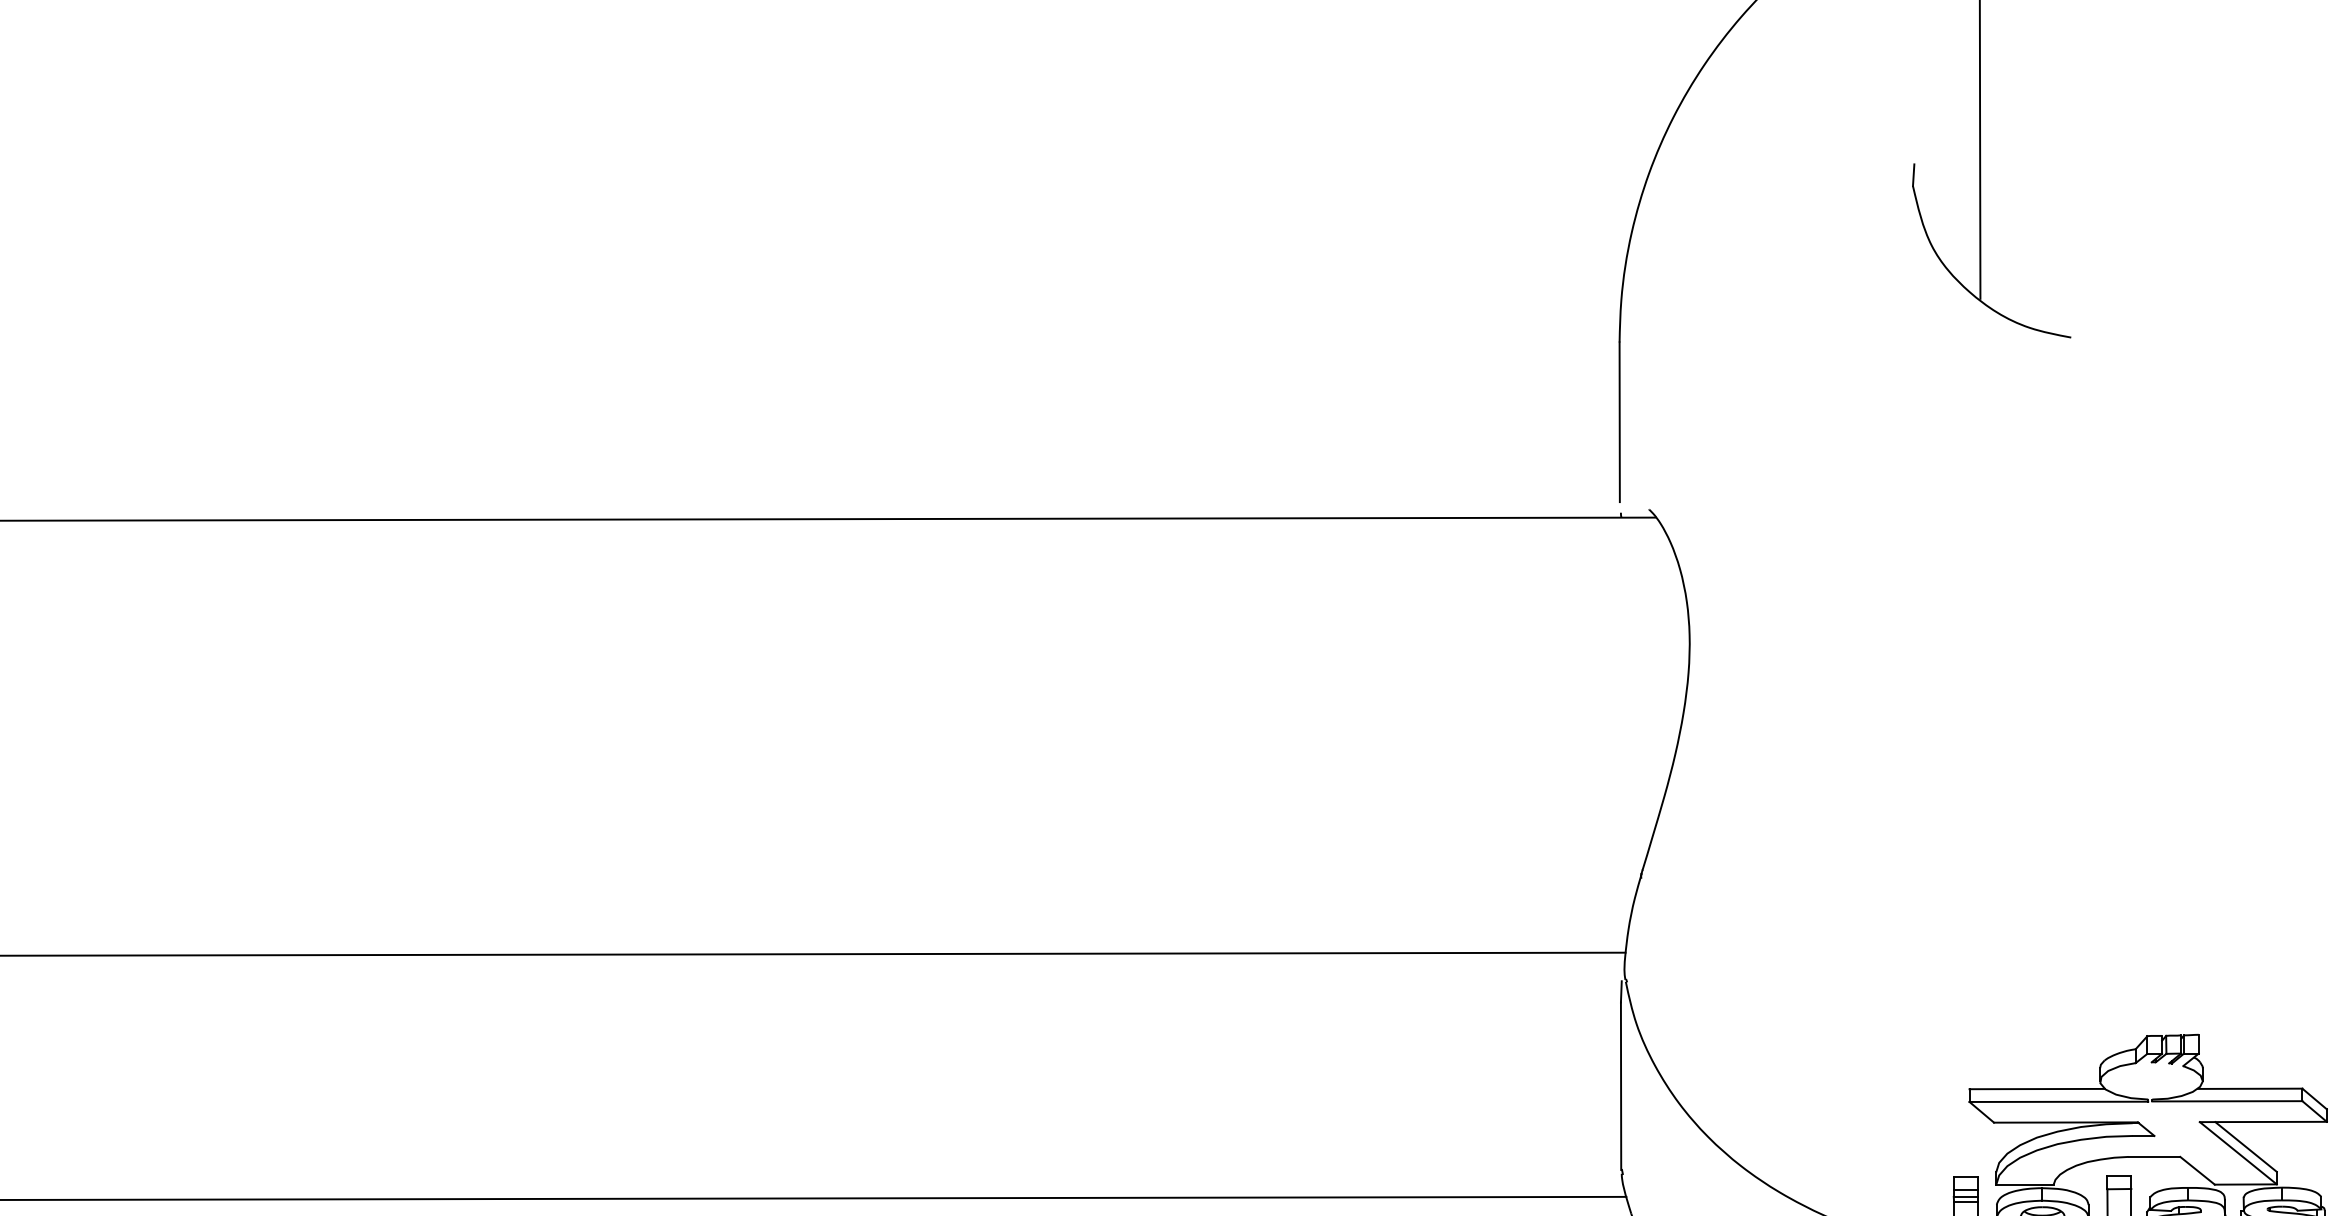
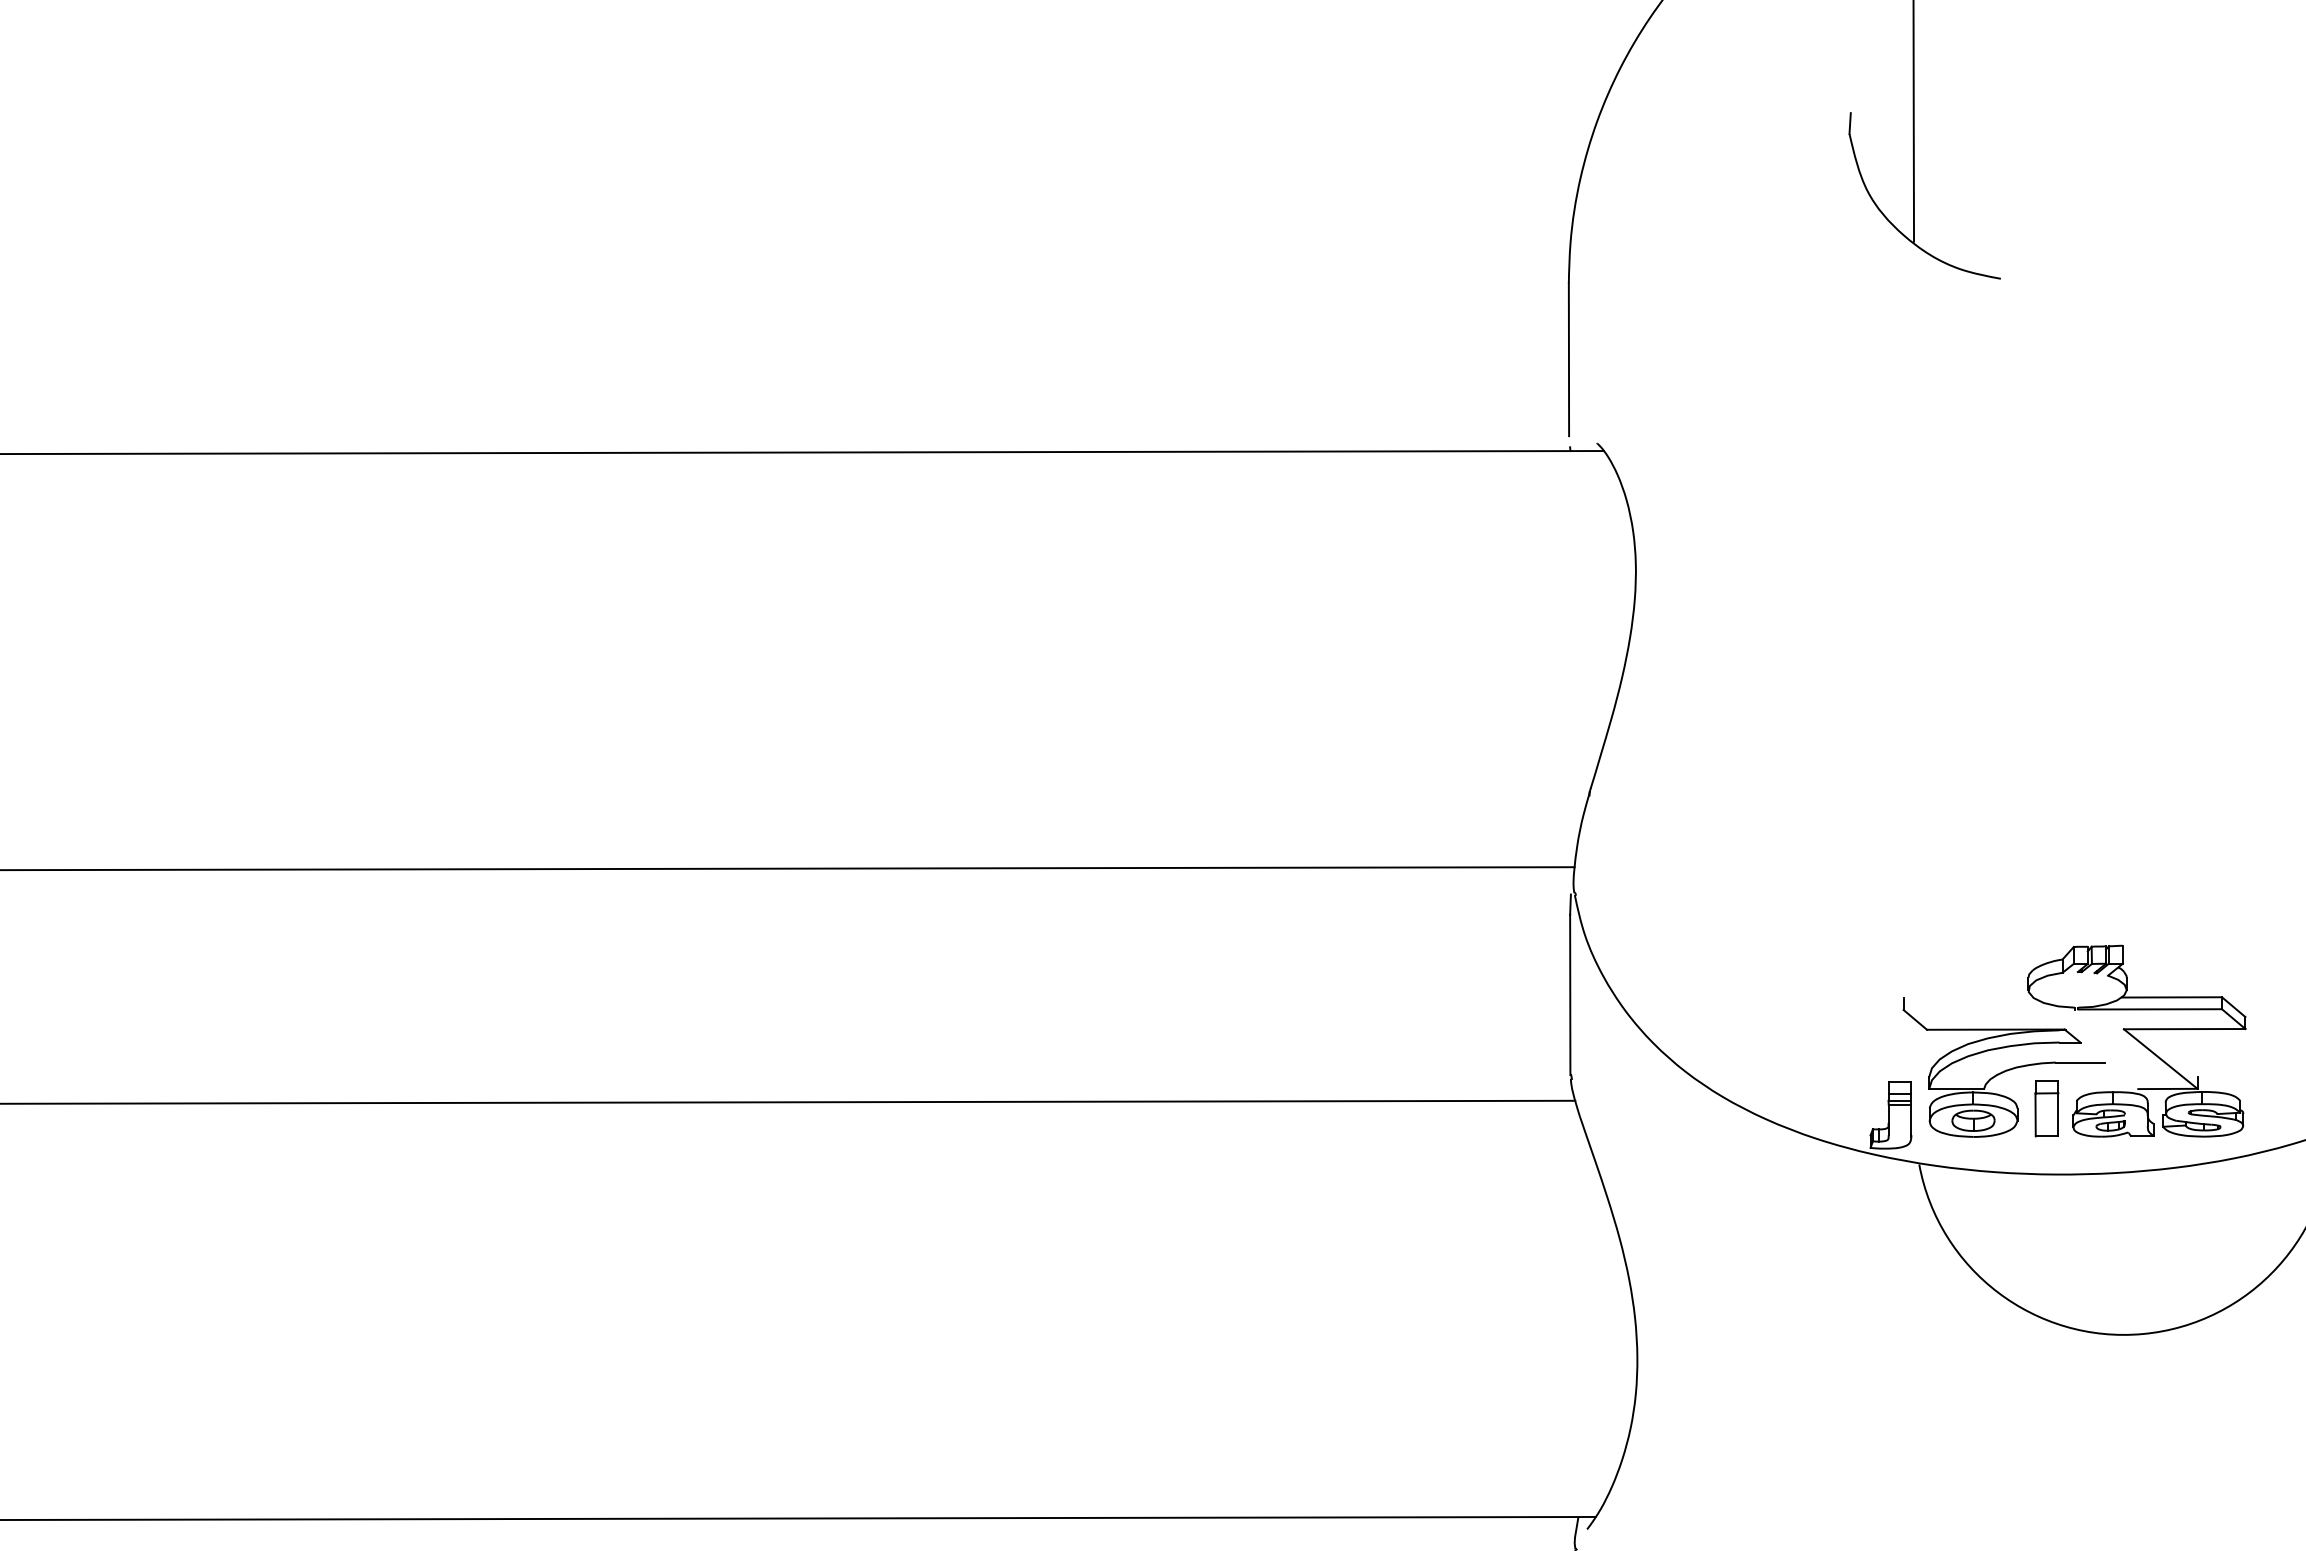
line: (2037, 1088) -> (1968, 997), removed
line: (2058, 1101) -> (1988, 1009), removed
line: (2245, 1146) -> (2167, 1052), removed
line: (2197, 1170) -> (2121, 1075), removed

